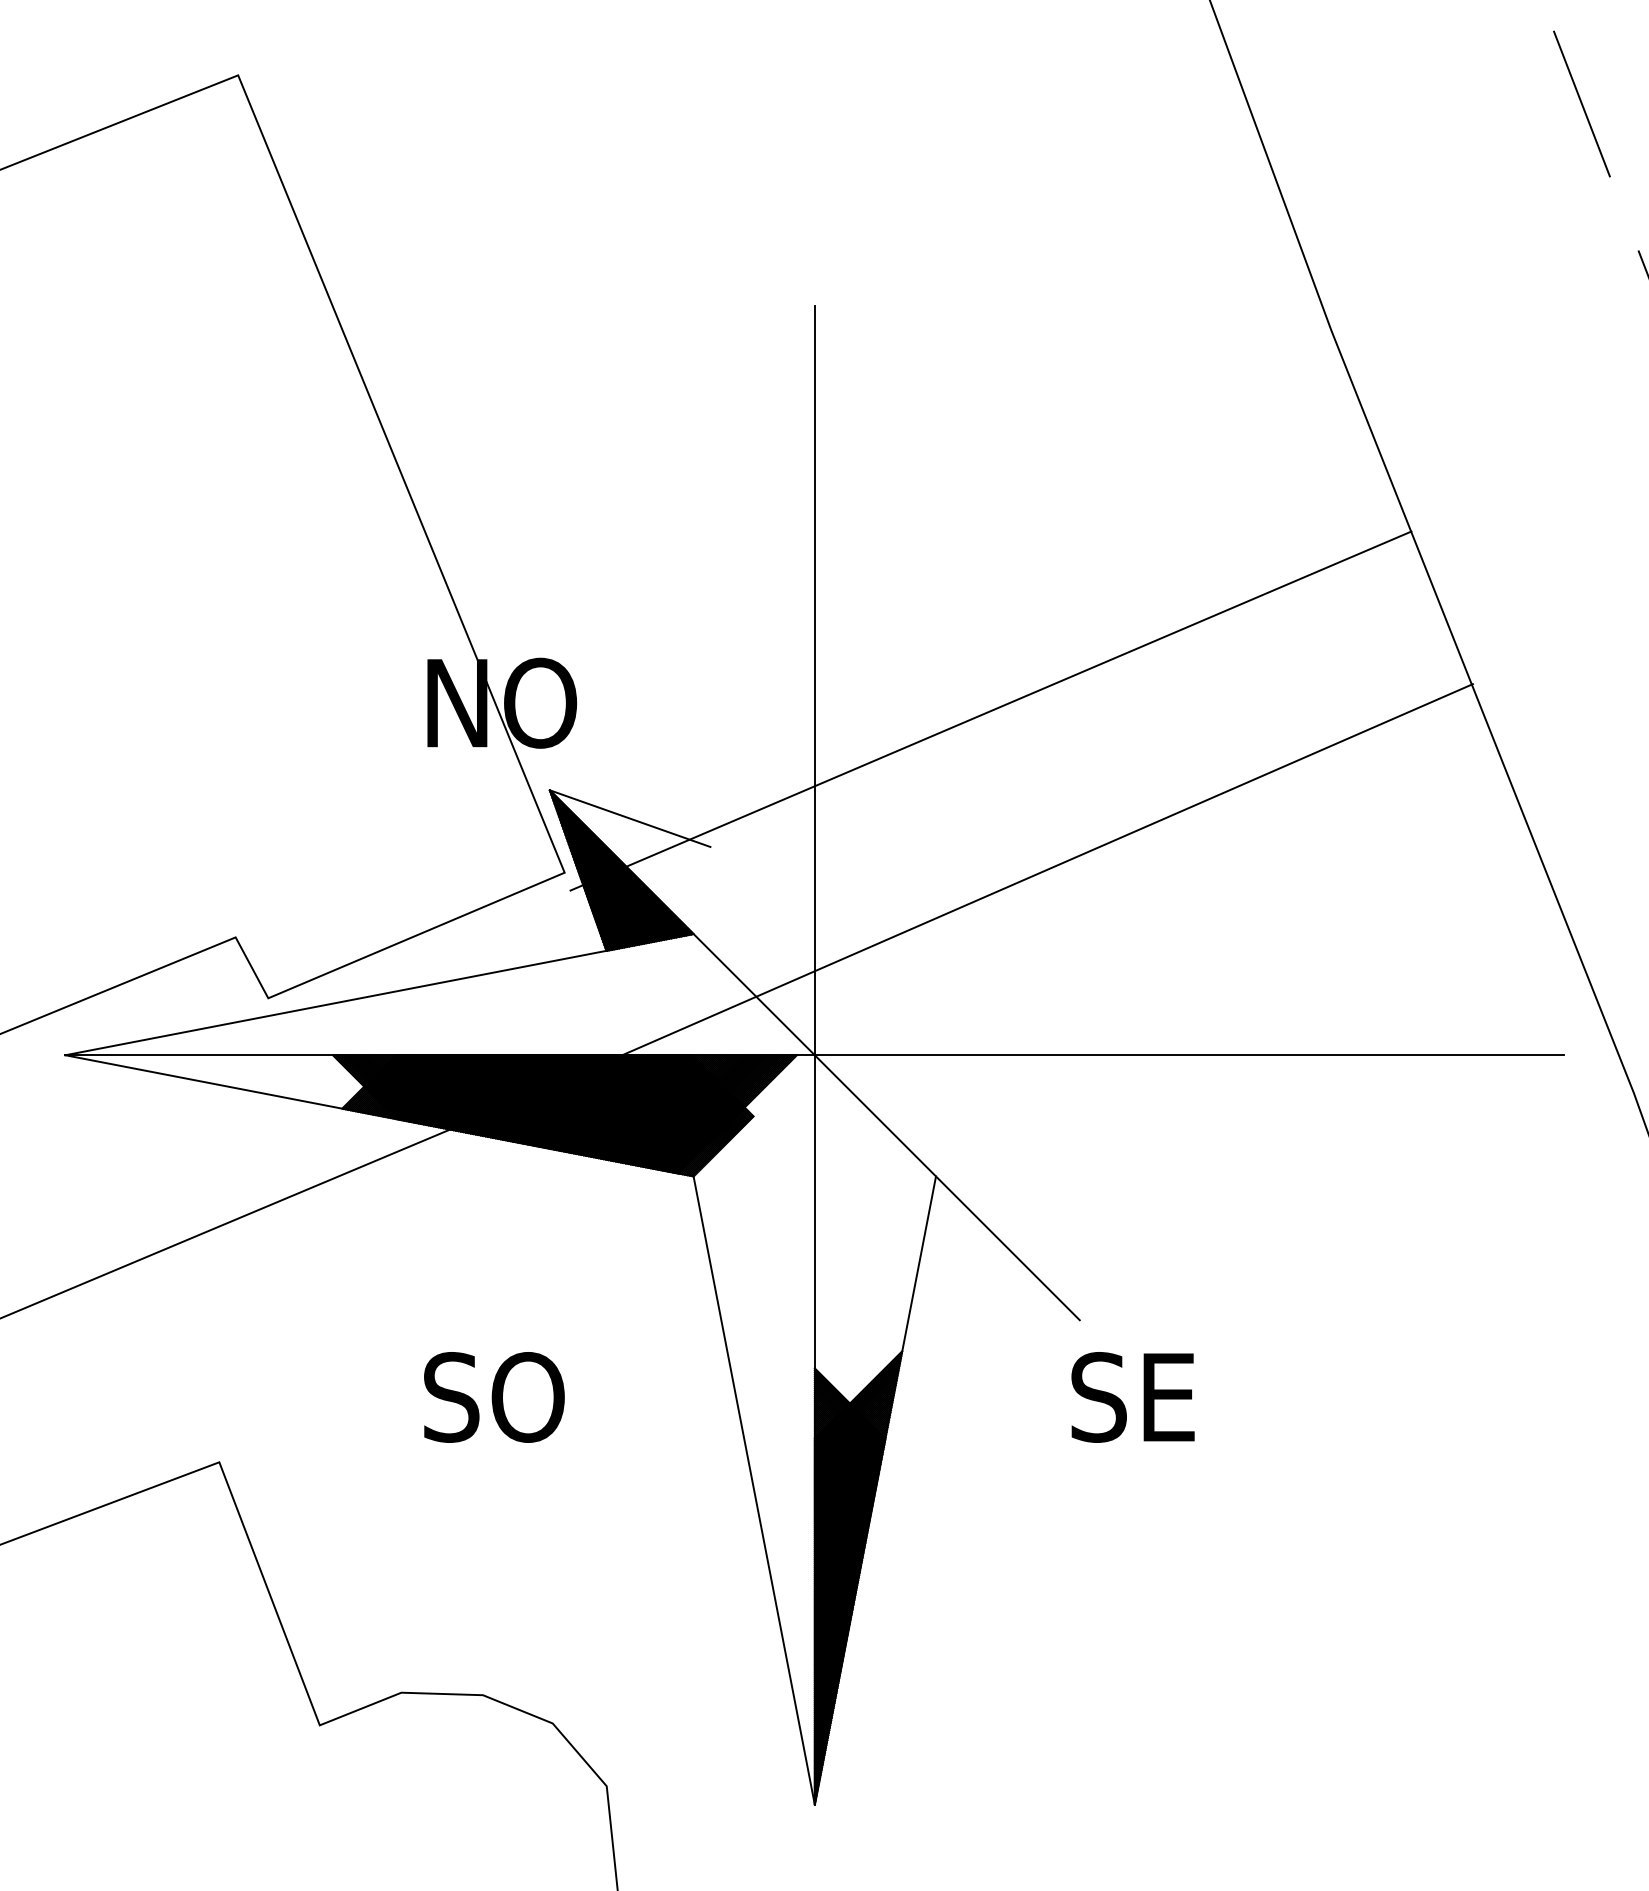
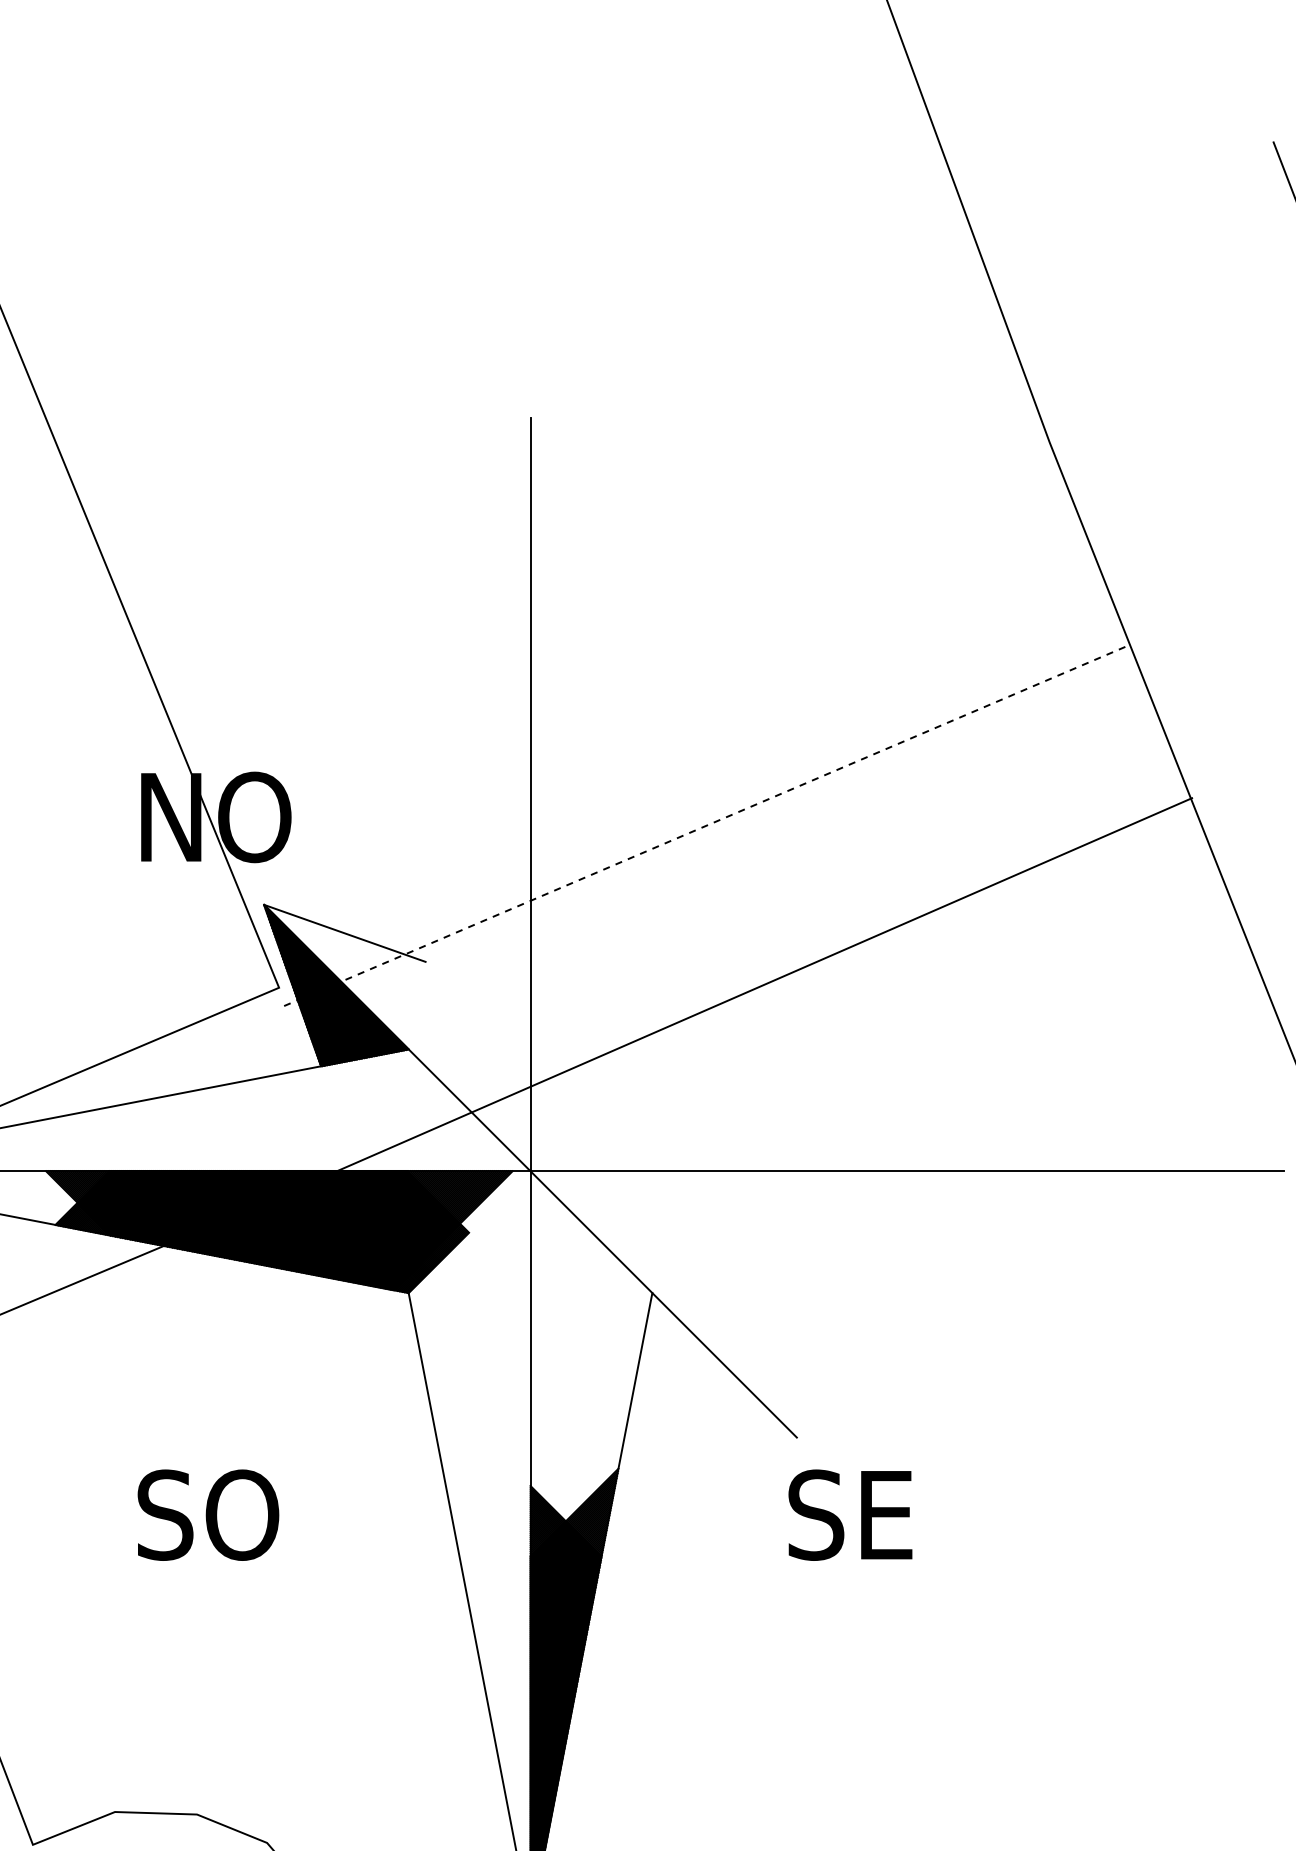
line: (991, 710) -> (708, 824), solid -> dashed

